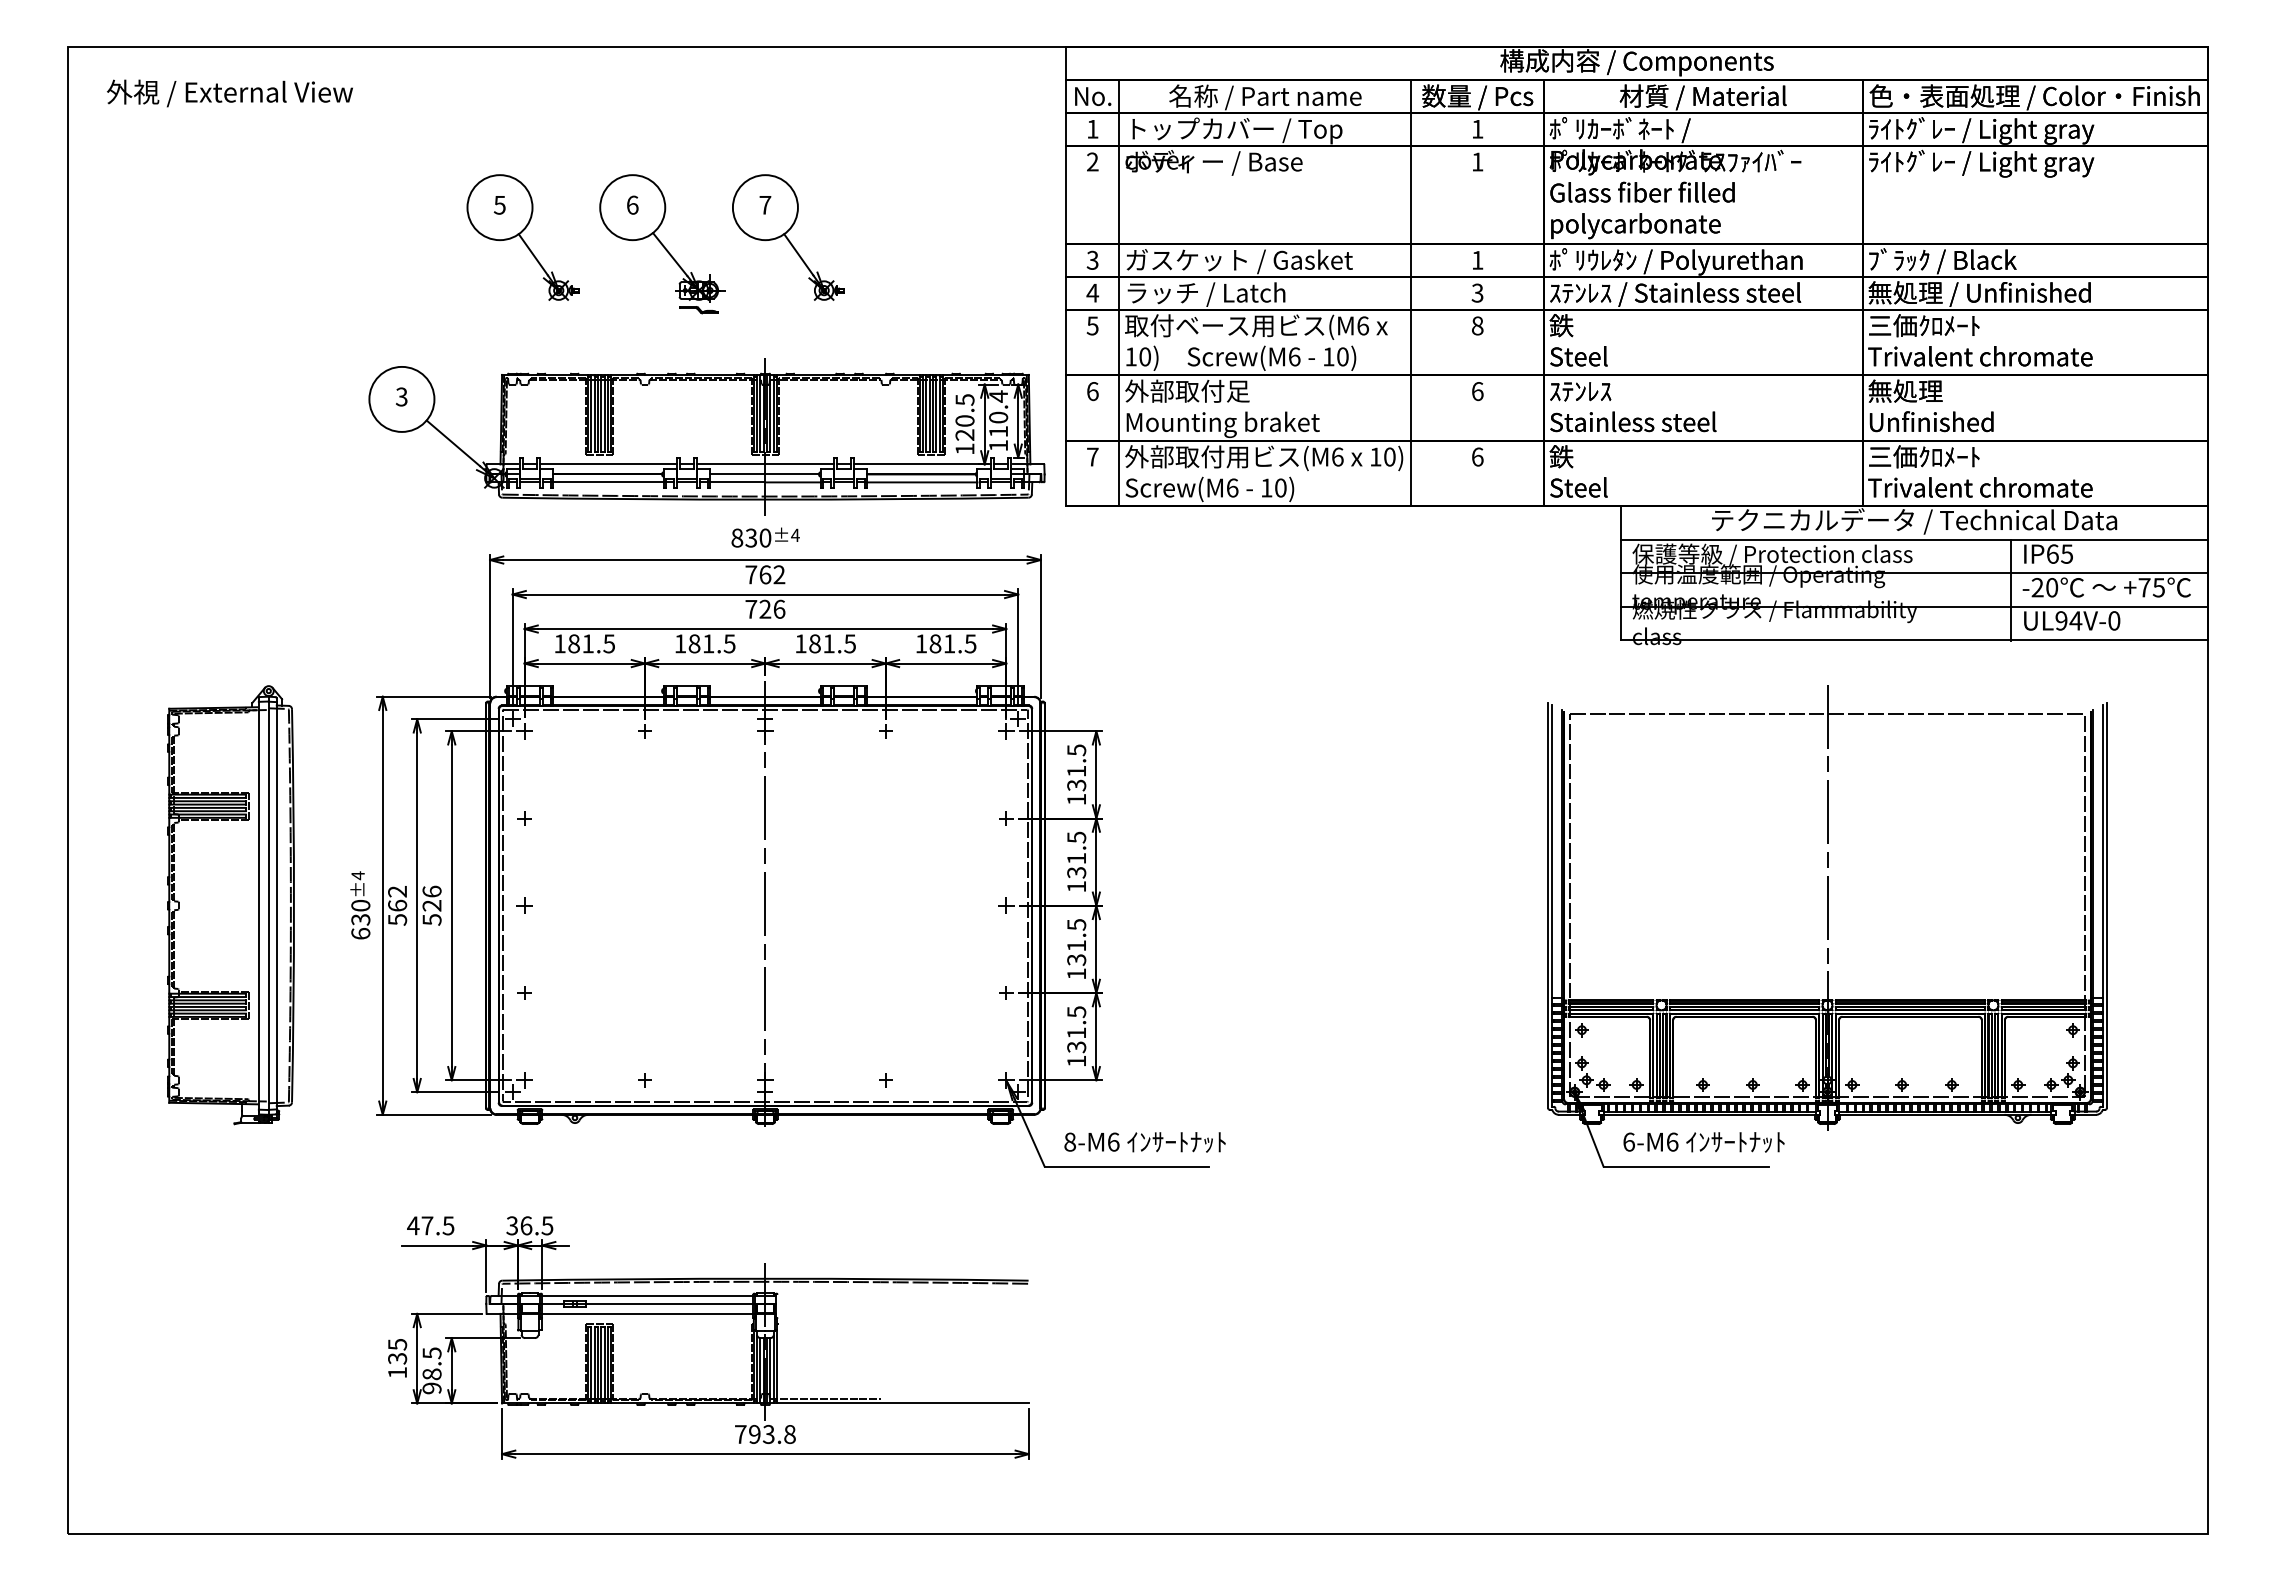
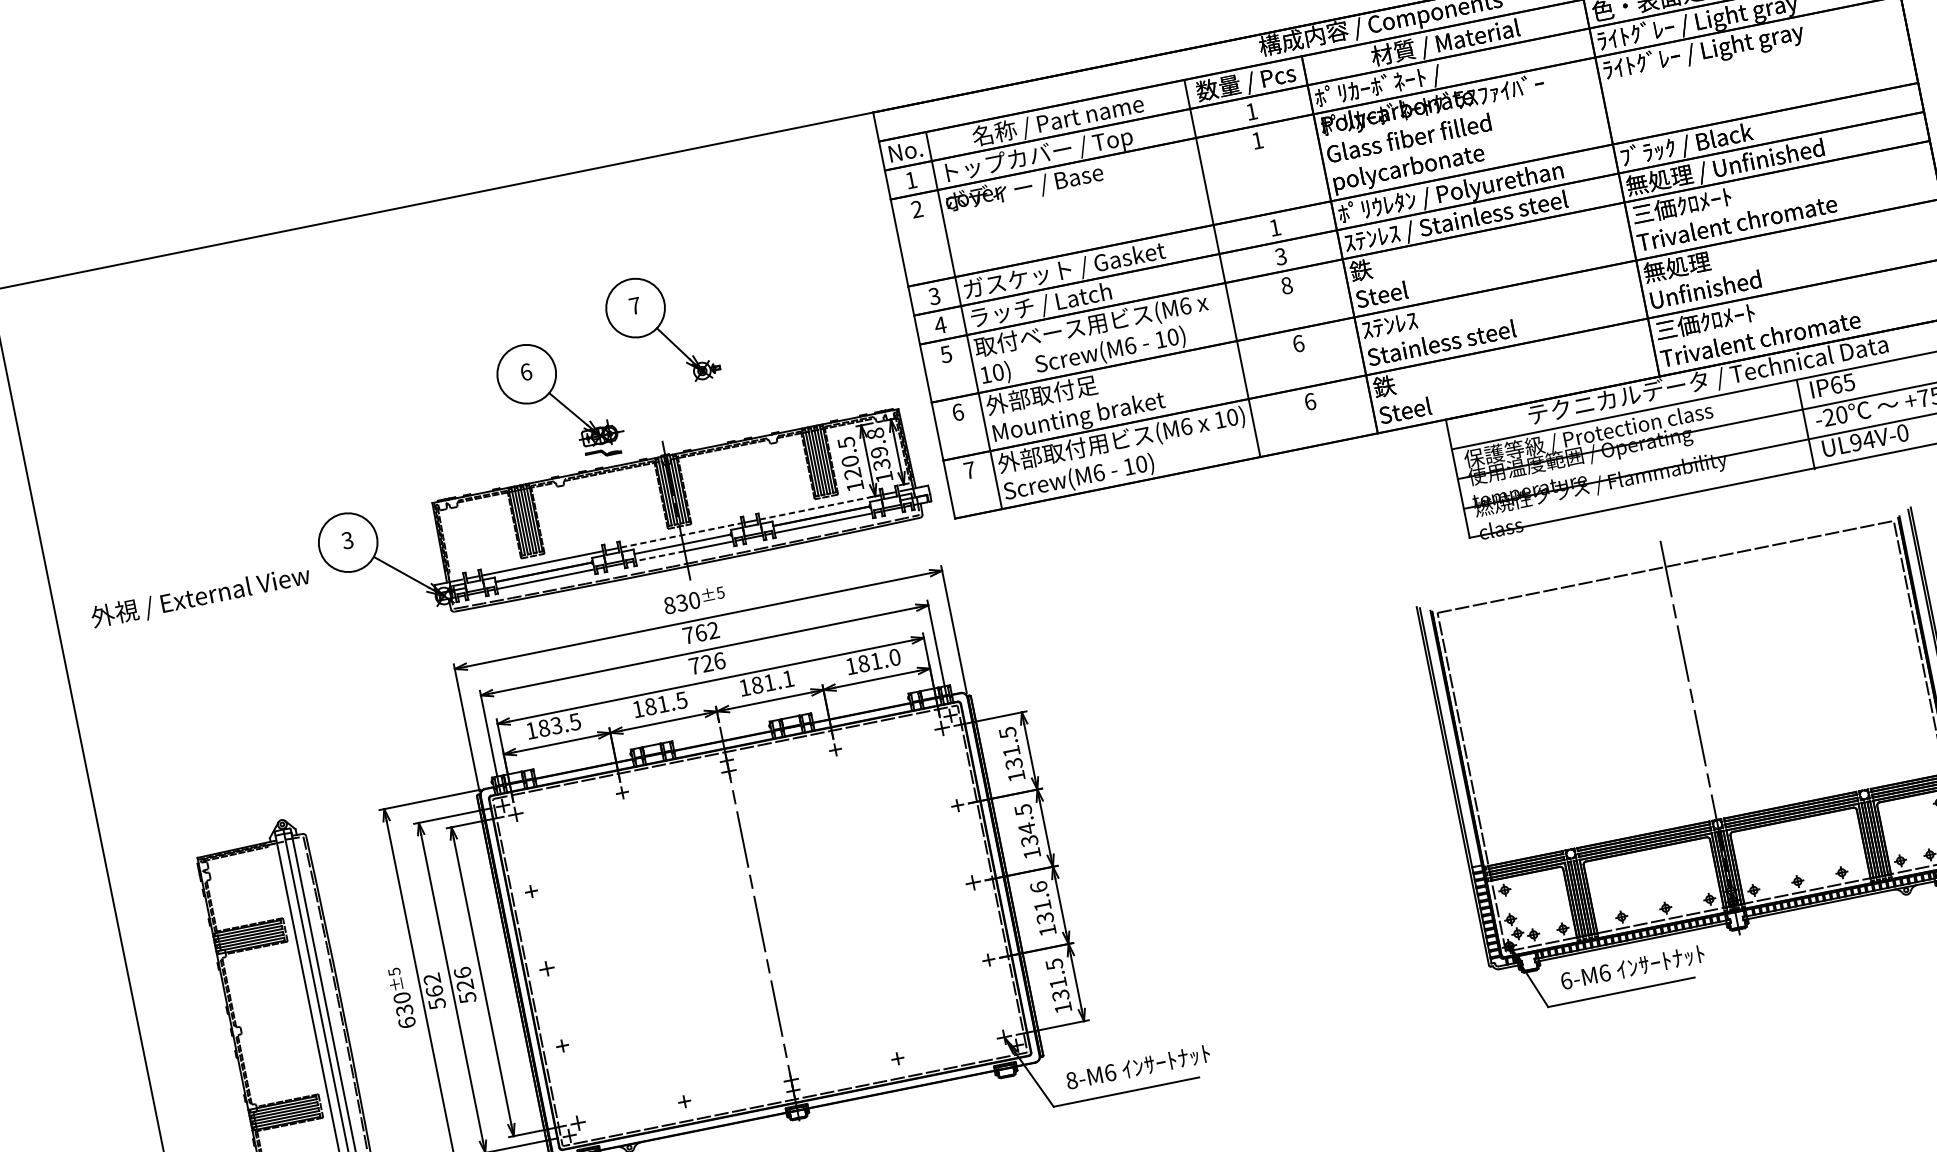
text: (229, 93) -> (200, 597), moved
part: (522, 237) -> (425, 377), removed
part: (662, 244) -> (559, 401), moved
text: (998, 413) -> (878, 448), 110.4 -> 139.8
line: (765, 464) -> (681, 535), solid -> dashed
line: (922, 464) -> (820, 507), solid -> dashed
line: (737, 482) -> (659, 556), solid -> dashed
text: (795, 535) -> (720, 592), ±4 -> ±5
text: (587, 643) -> (555, 725), 181.5 -> 183.5
text: (849, 643) -> (787, 678), 181.5 -> 181.1
text: (970, 643) -> (894, 657), 181.5 -> 181.0
text: (1076, 858) -> (1026, 828), 131.5 -> 134.5
text: (357, 875) -> (393, 971), ±4 -> ±5
text: (1076, 924) -> (1038, 886), 131.5 -> 131.6

